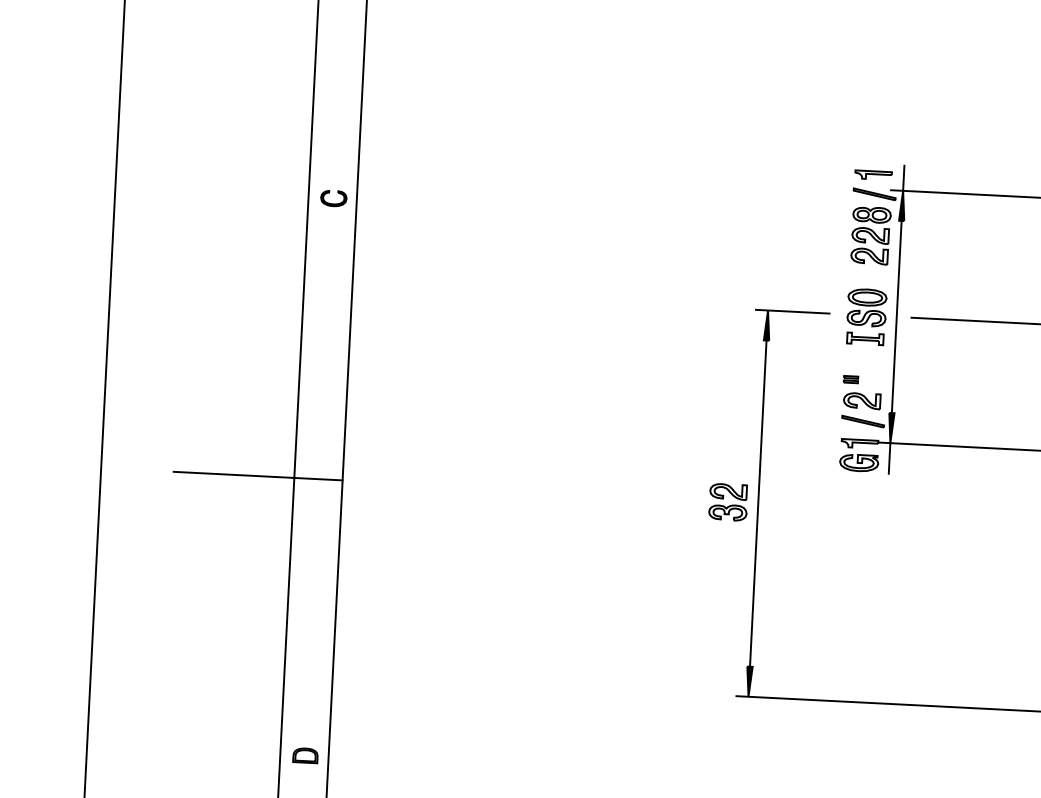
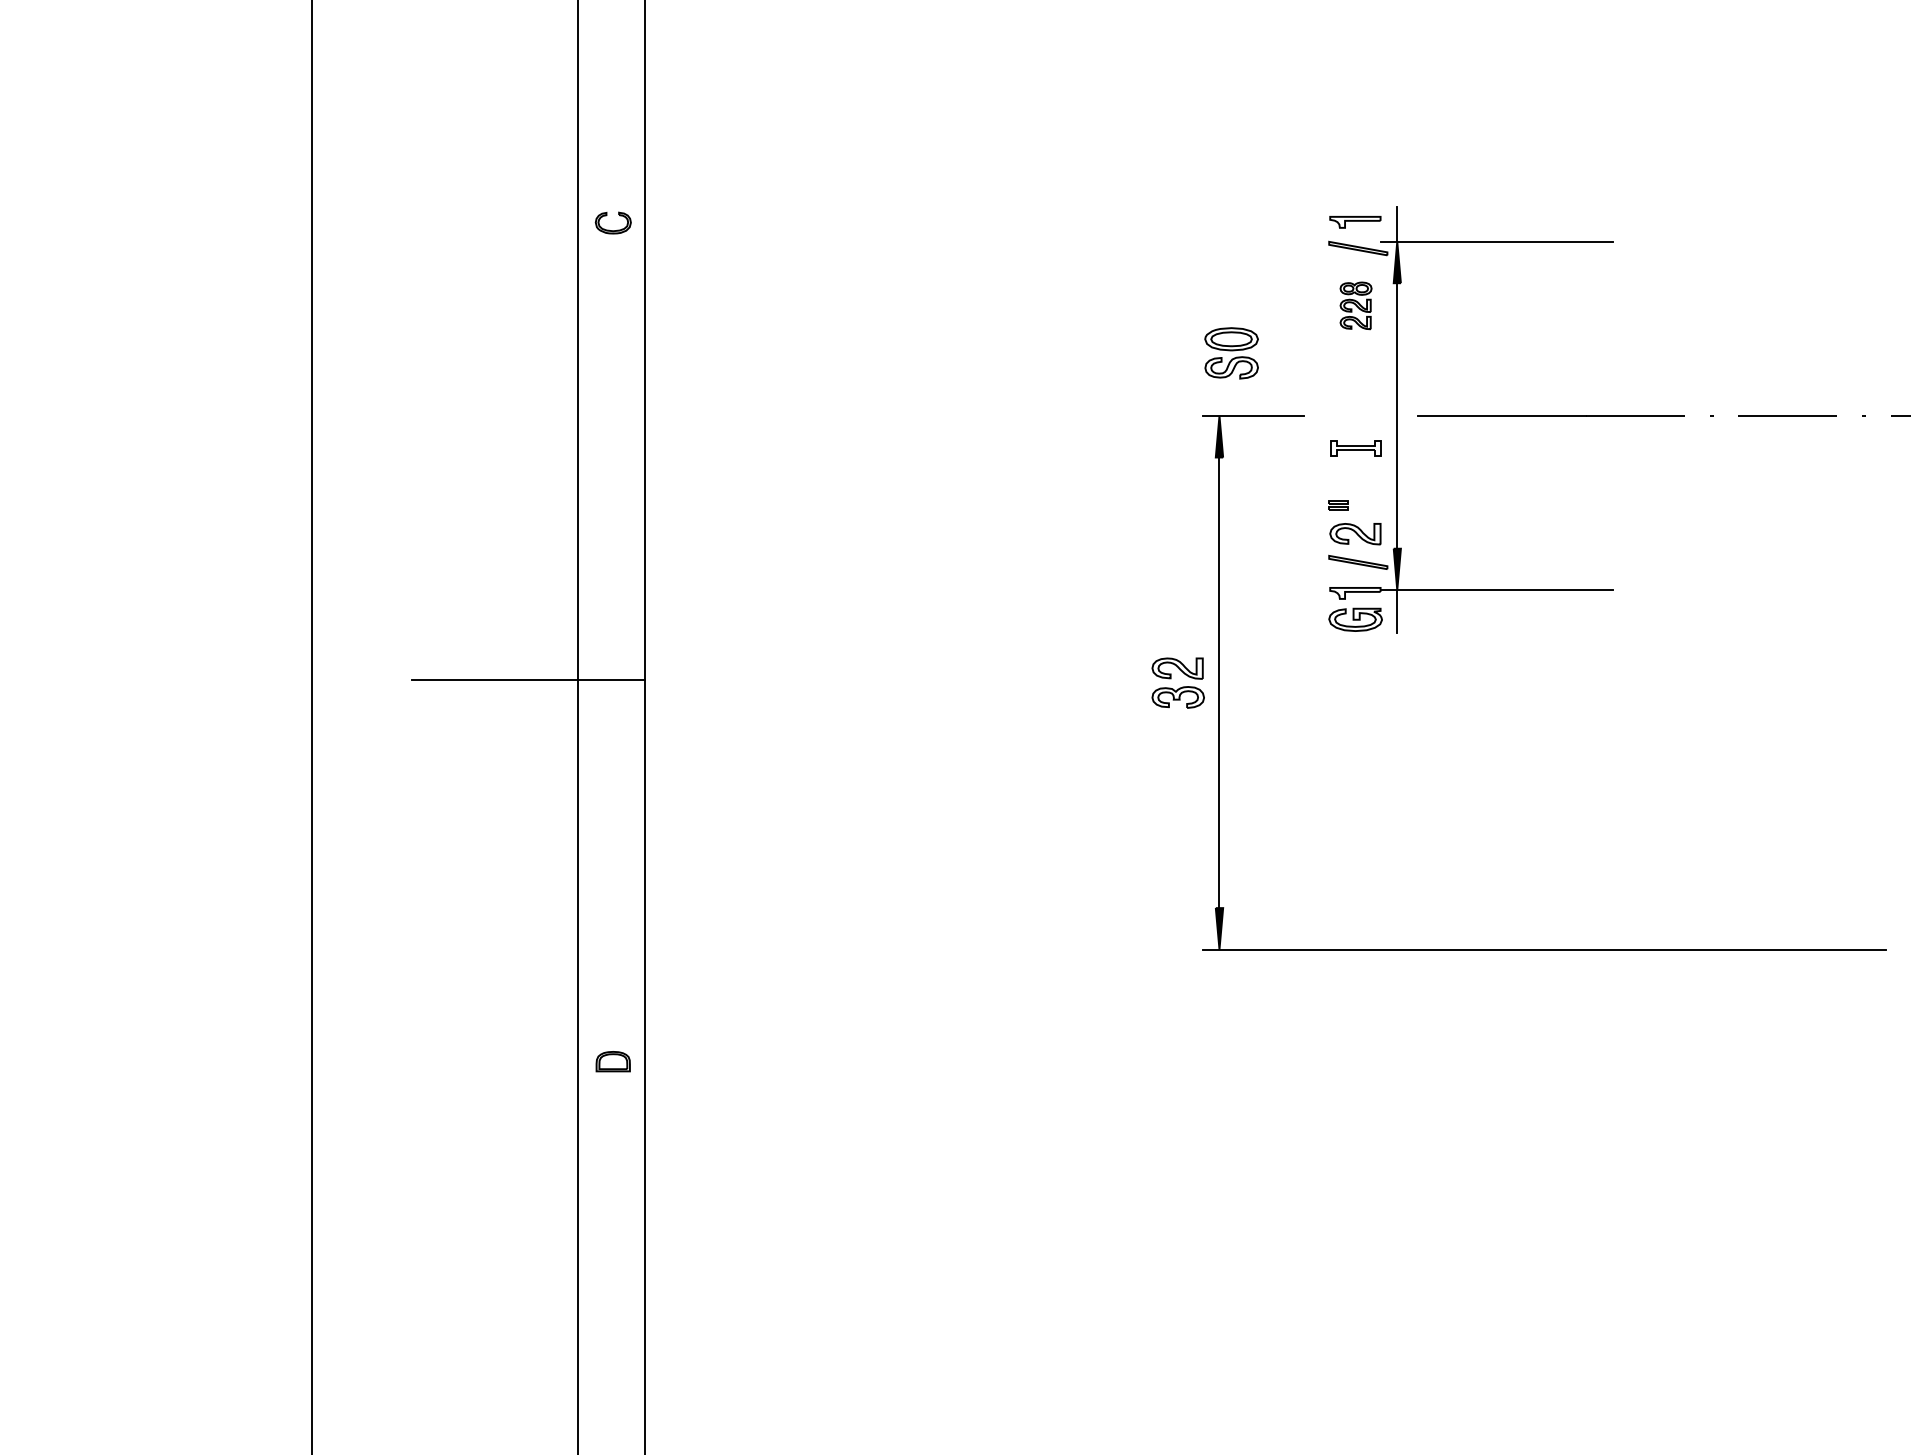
part: (330, 203) -> (609, 229), moved
part: (870, 235) -> (1355, 305), size x0.6
part: (866, 307) -> (1231, 353), moved

